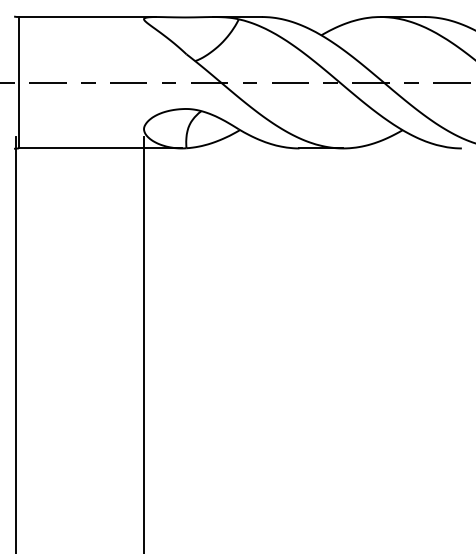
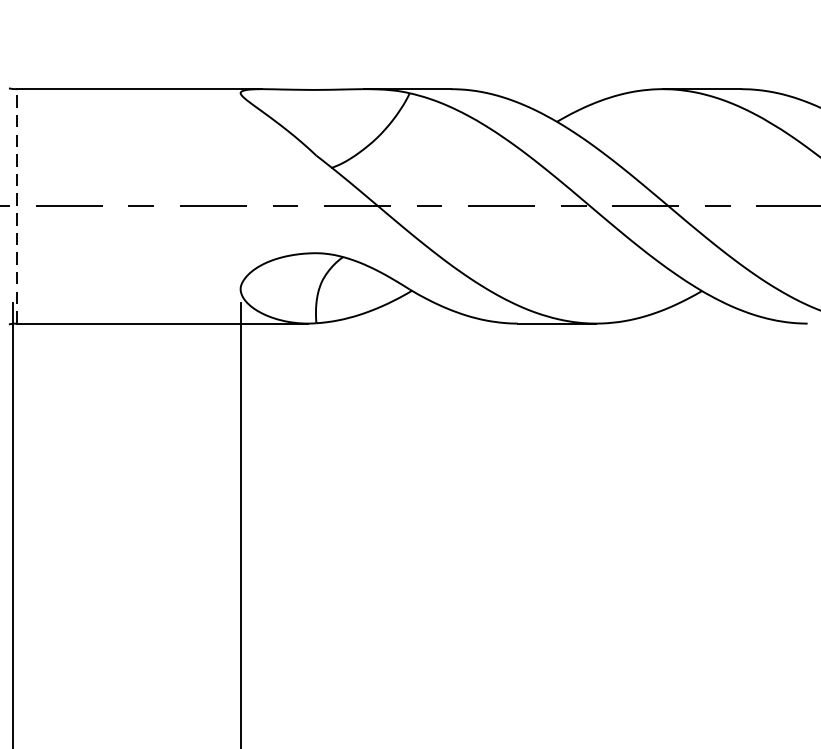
line: (18, 82) -> (16, 205), solid -> dashed

